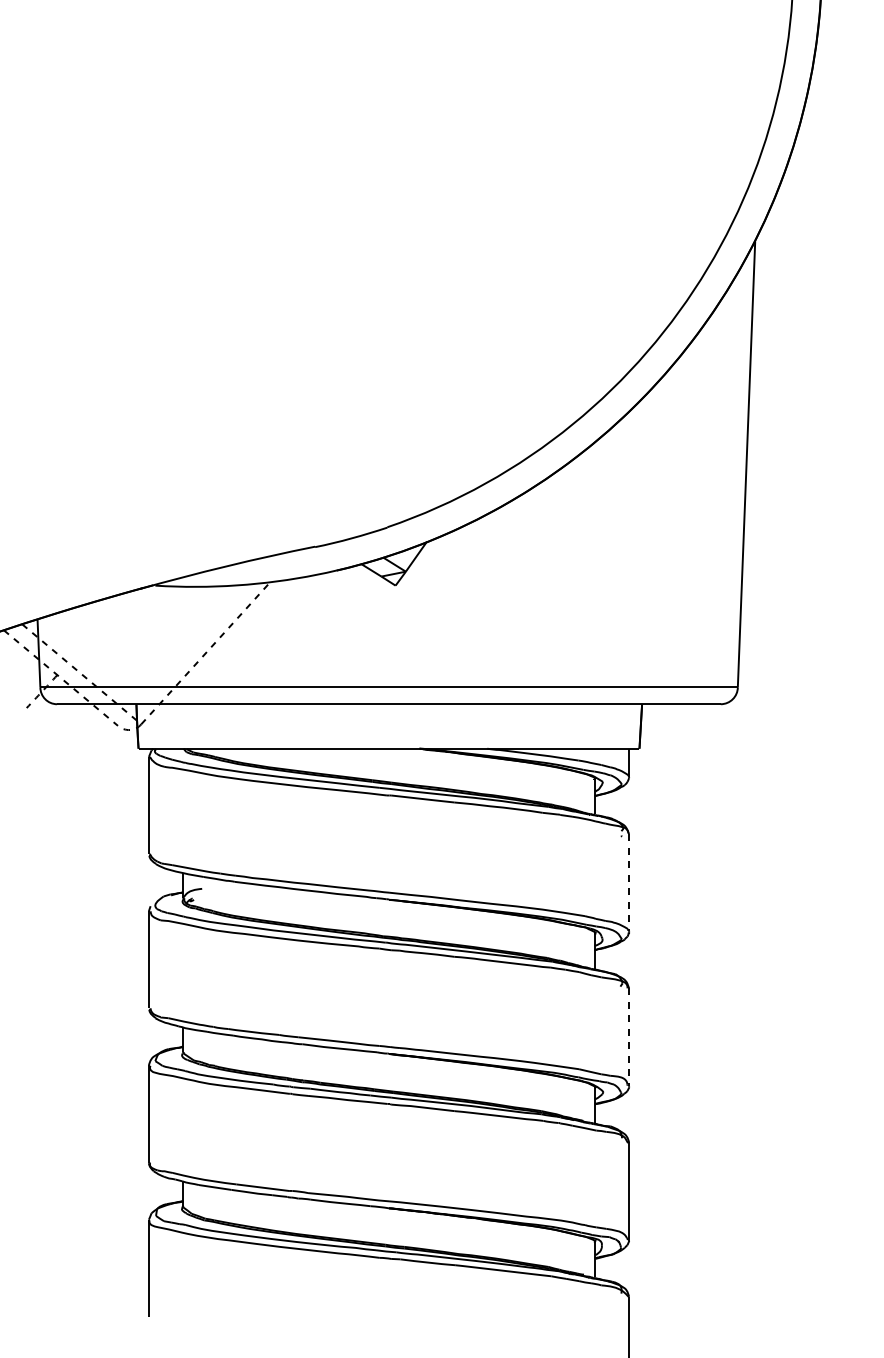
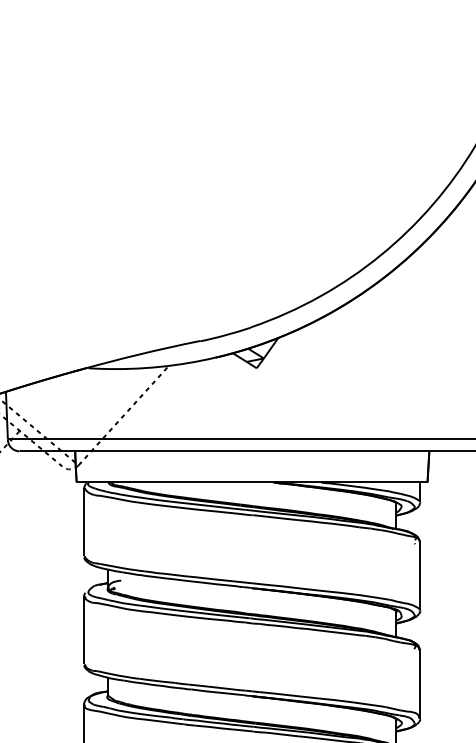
line: (629, 882) -> (420, 576), dashed -> solid
line: (629, 1037) -> (420, 684), dashed -> solid

